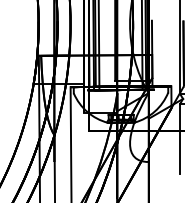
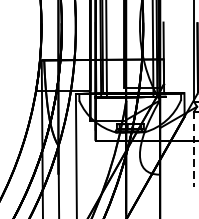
line: (180, 138) -> (194, 149), solid -> dashed

